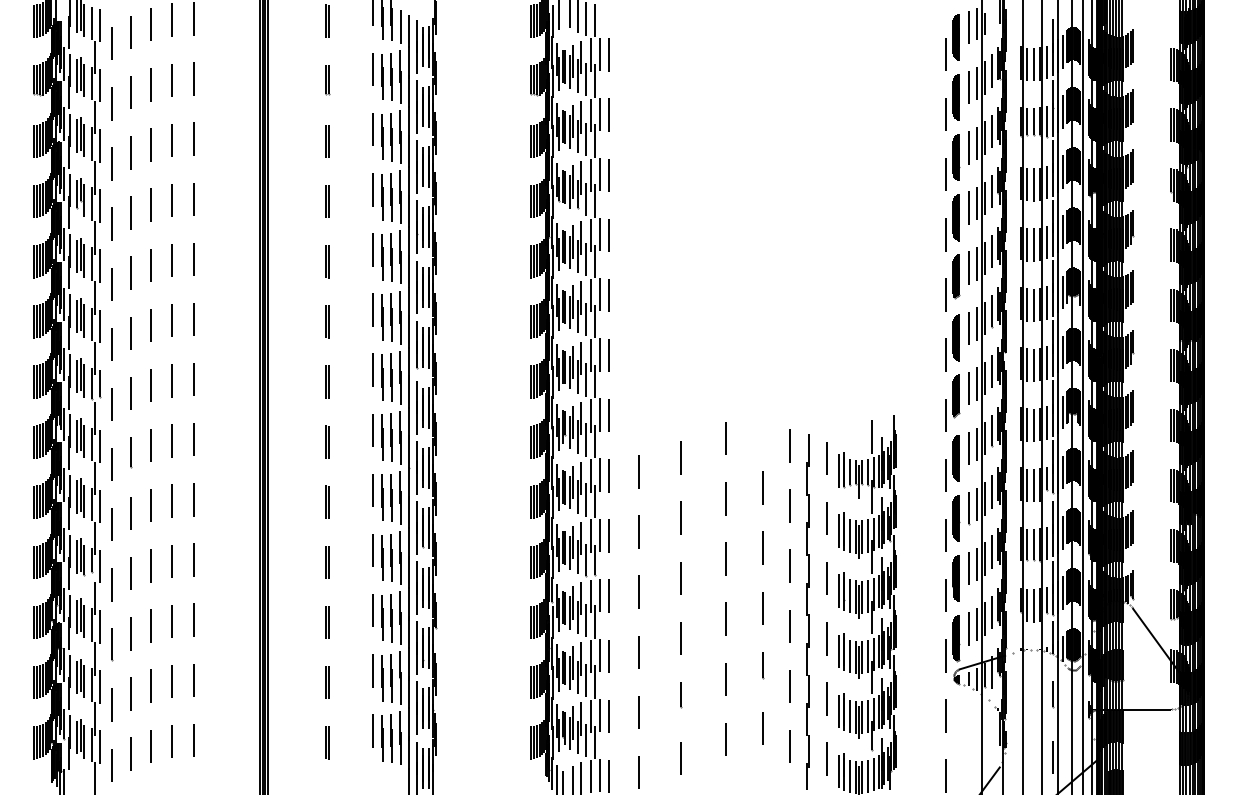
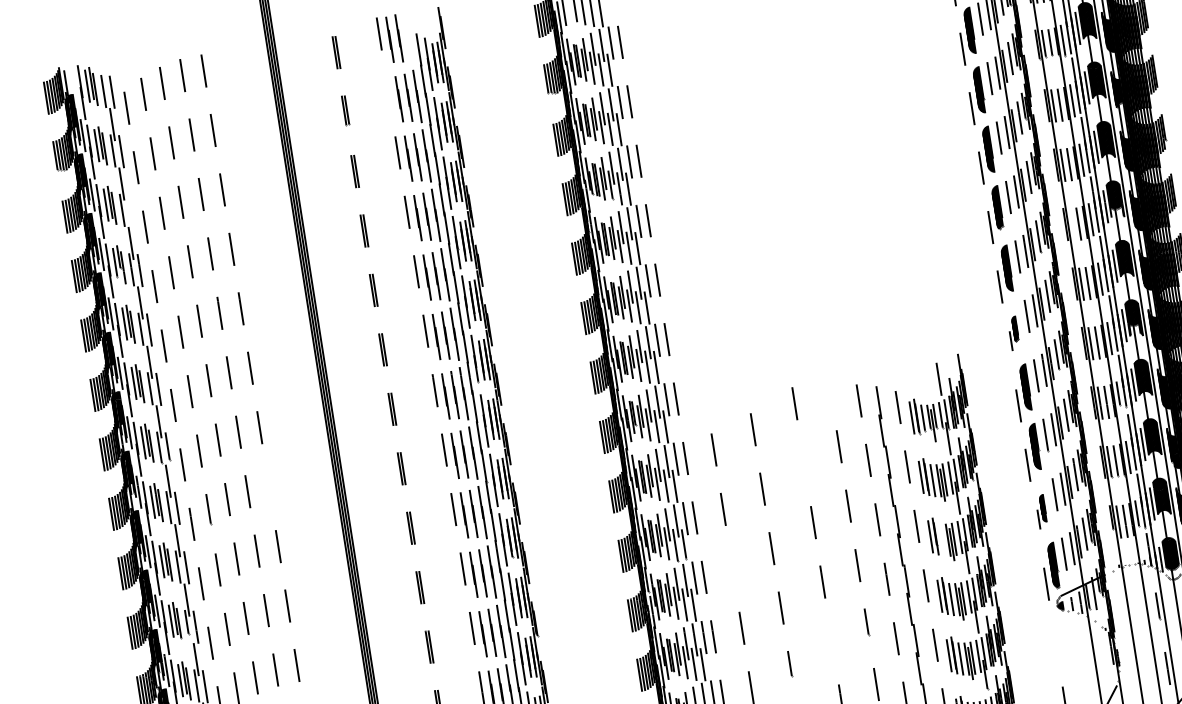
line: (400, 26) -> (409, 46), removed
line: (372, 69) -> (388, 93), removed
line: (99, 145) -> (130, 210), removed
line: (1027, 304) -> (1072, 224), removed
part: (952, 402) -> (1013, 332), size x0.6
line: (193, 439) -> (268, 486), removed
line: (725, 498) -> (803, 462), removed
part: (952, 583) -> (1041, 511), size x0.6
line: (638, 591) -> (732, 568), removed
line: (850, 595) -> (942, 539), removed
line: (725, 678) -> (831, 640), removed
line: (946, 715) -> (1055, 643), removed

